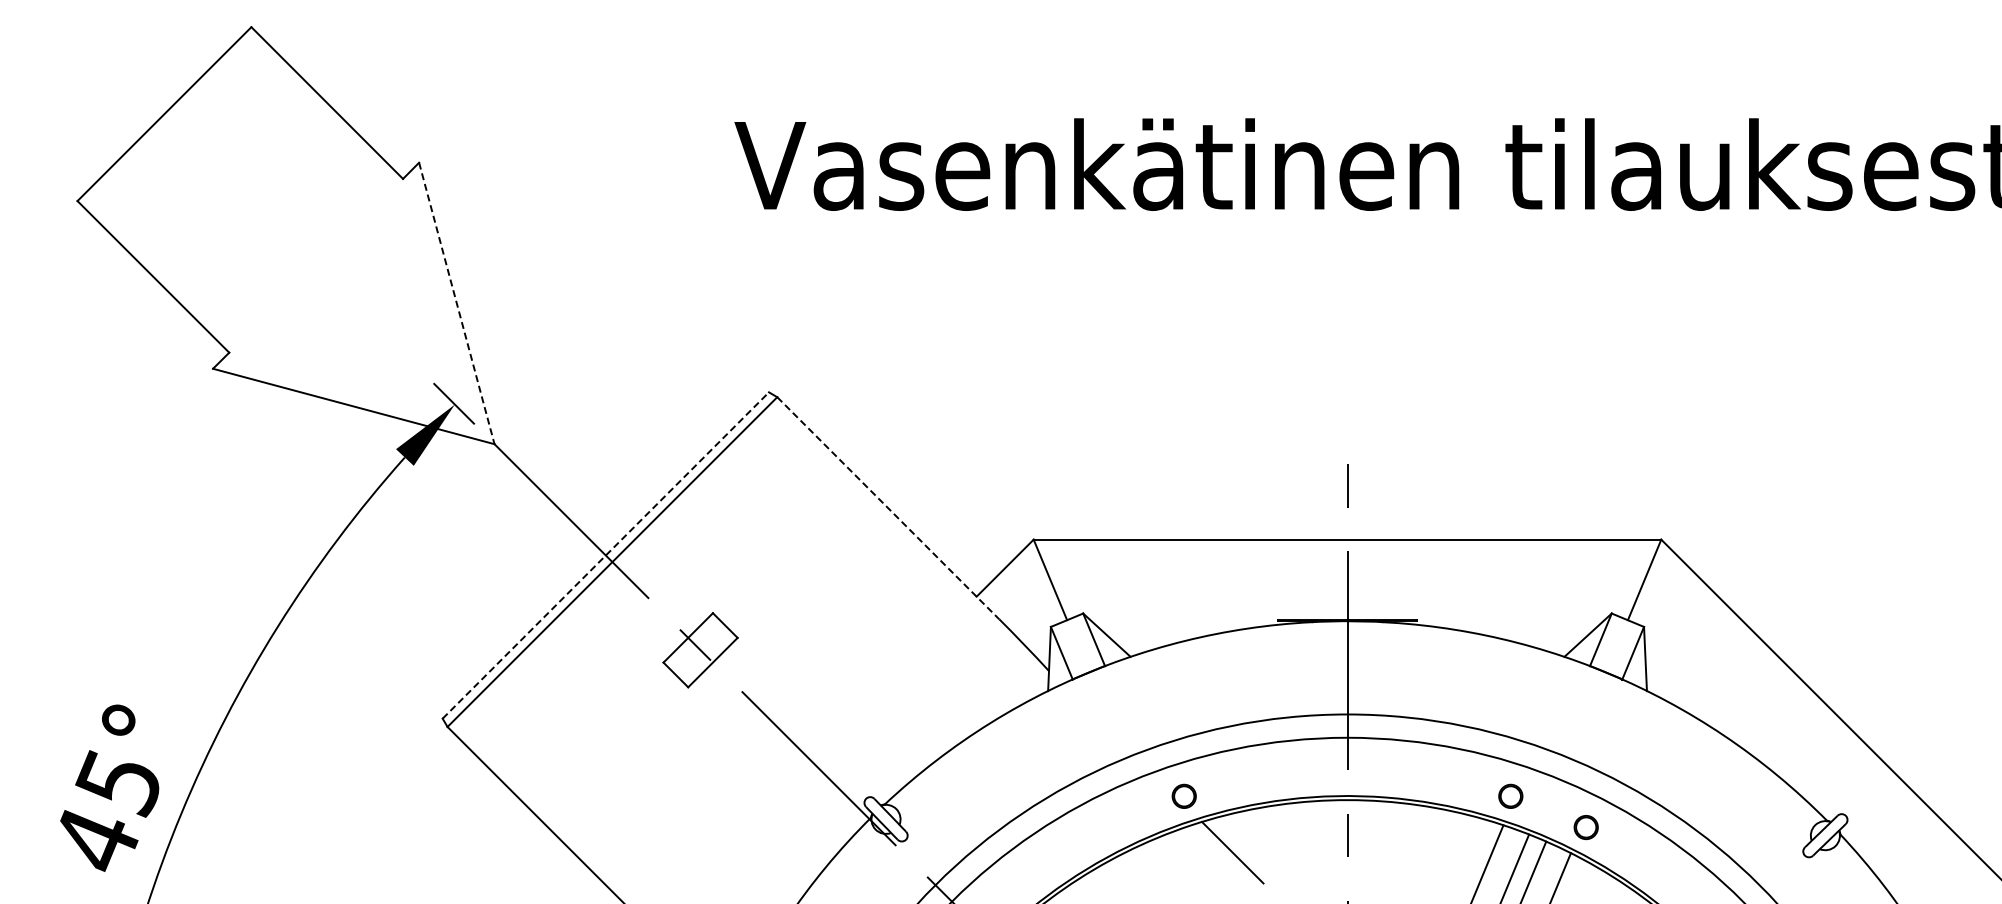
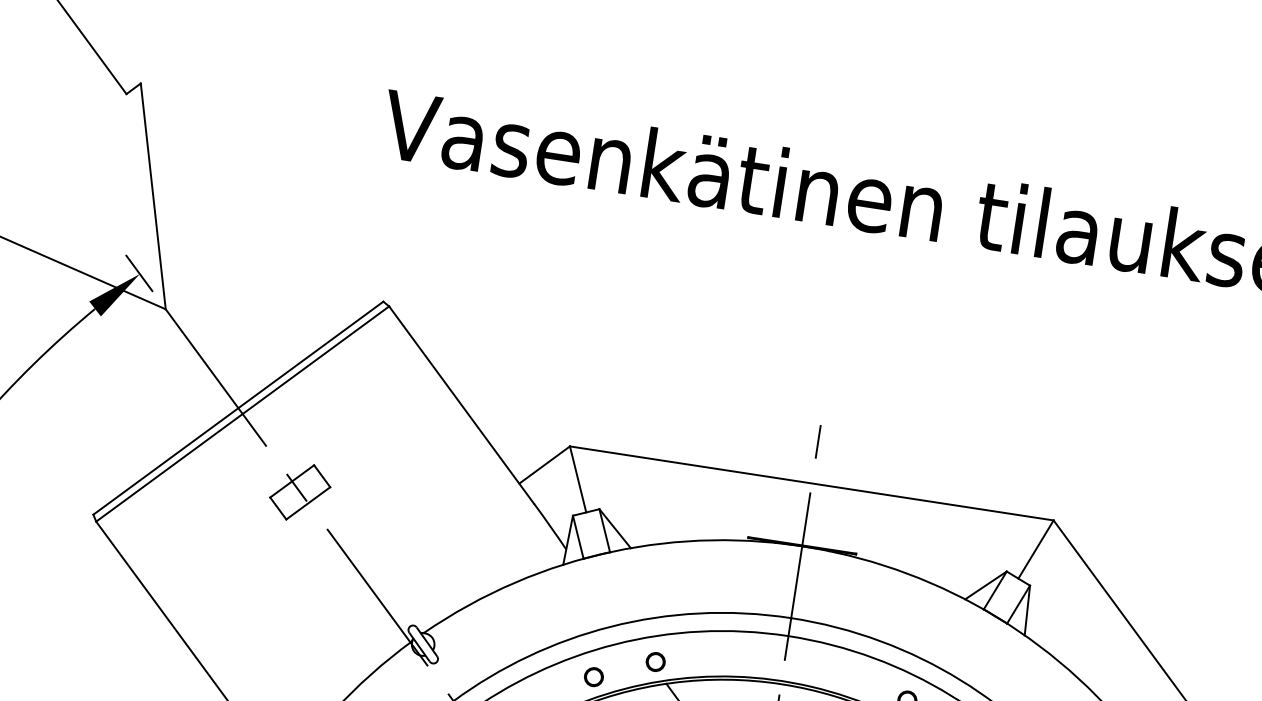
line: (456, 303) -> (153, 196), dashed -> solid
line: (888, 508) -> (461, 405), dashed -> solid
line: (605, 555) -> (238, 408), dashed -> solid
part: (1108, 827) -> (593, 677), added

